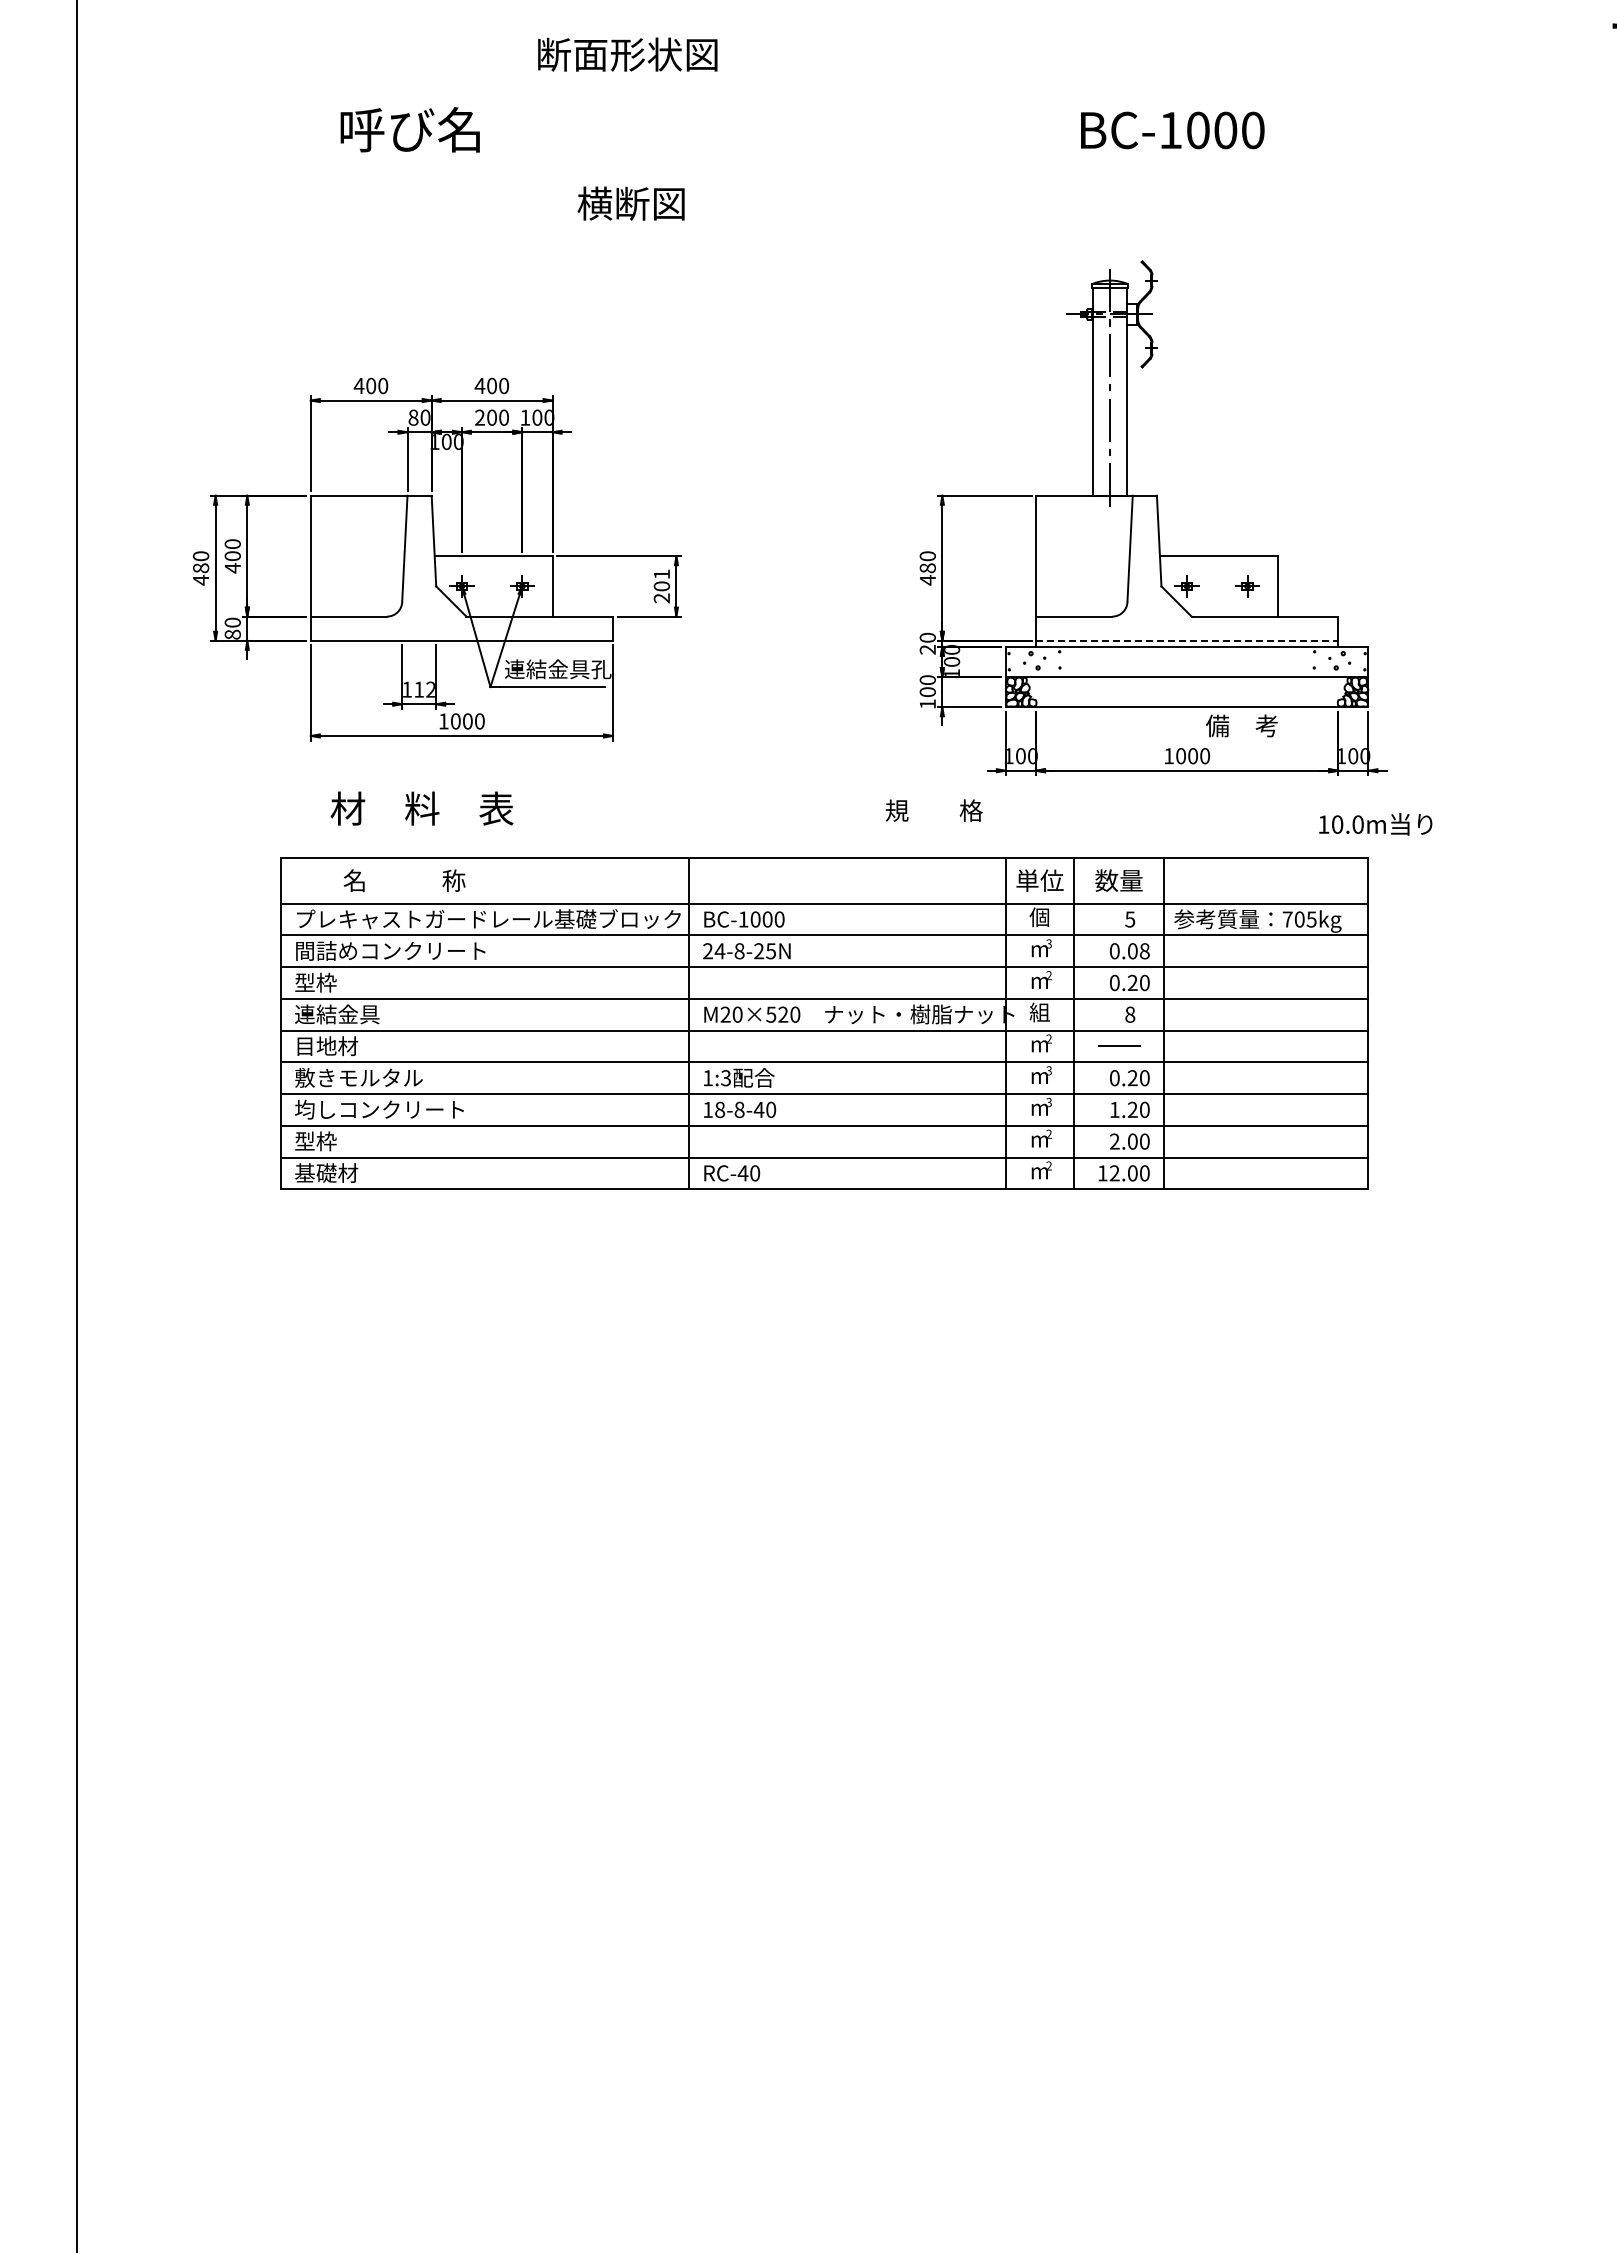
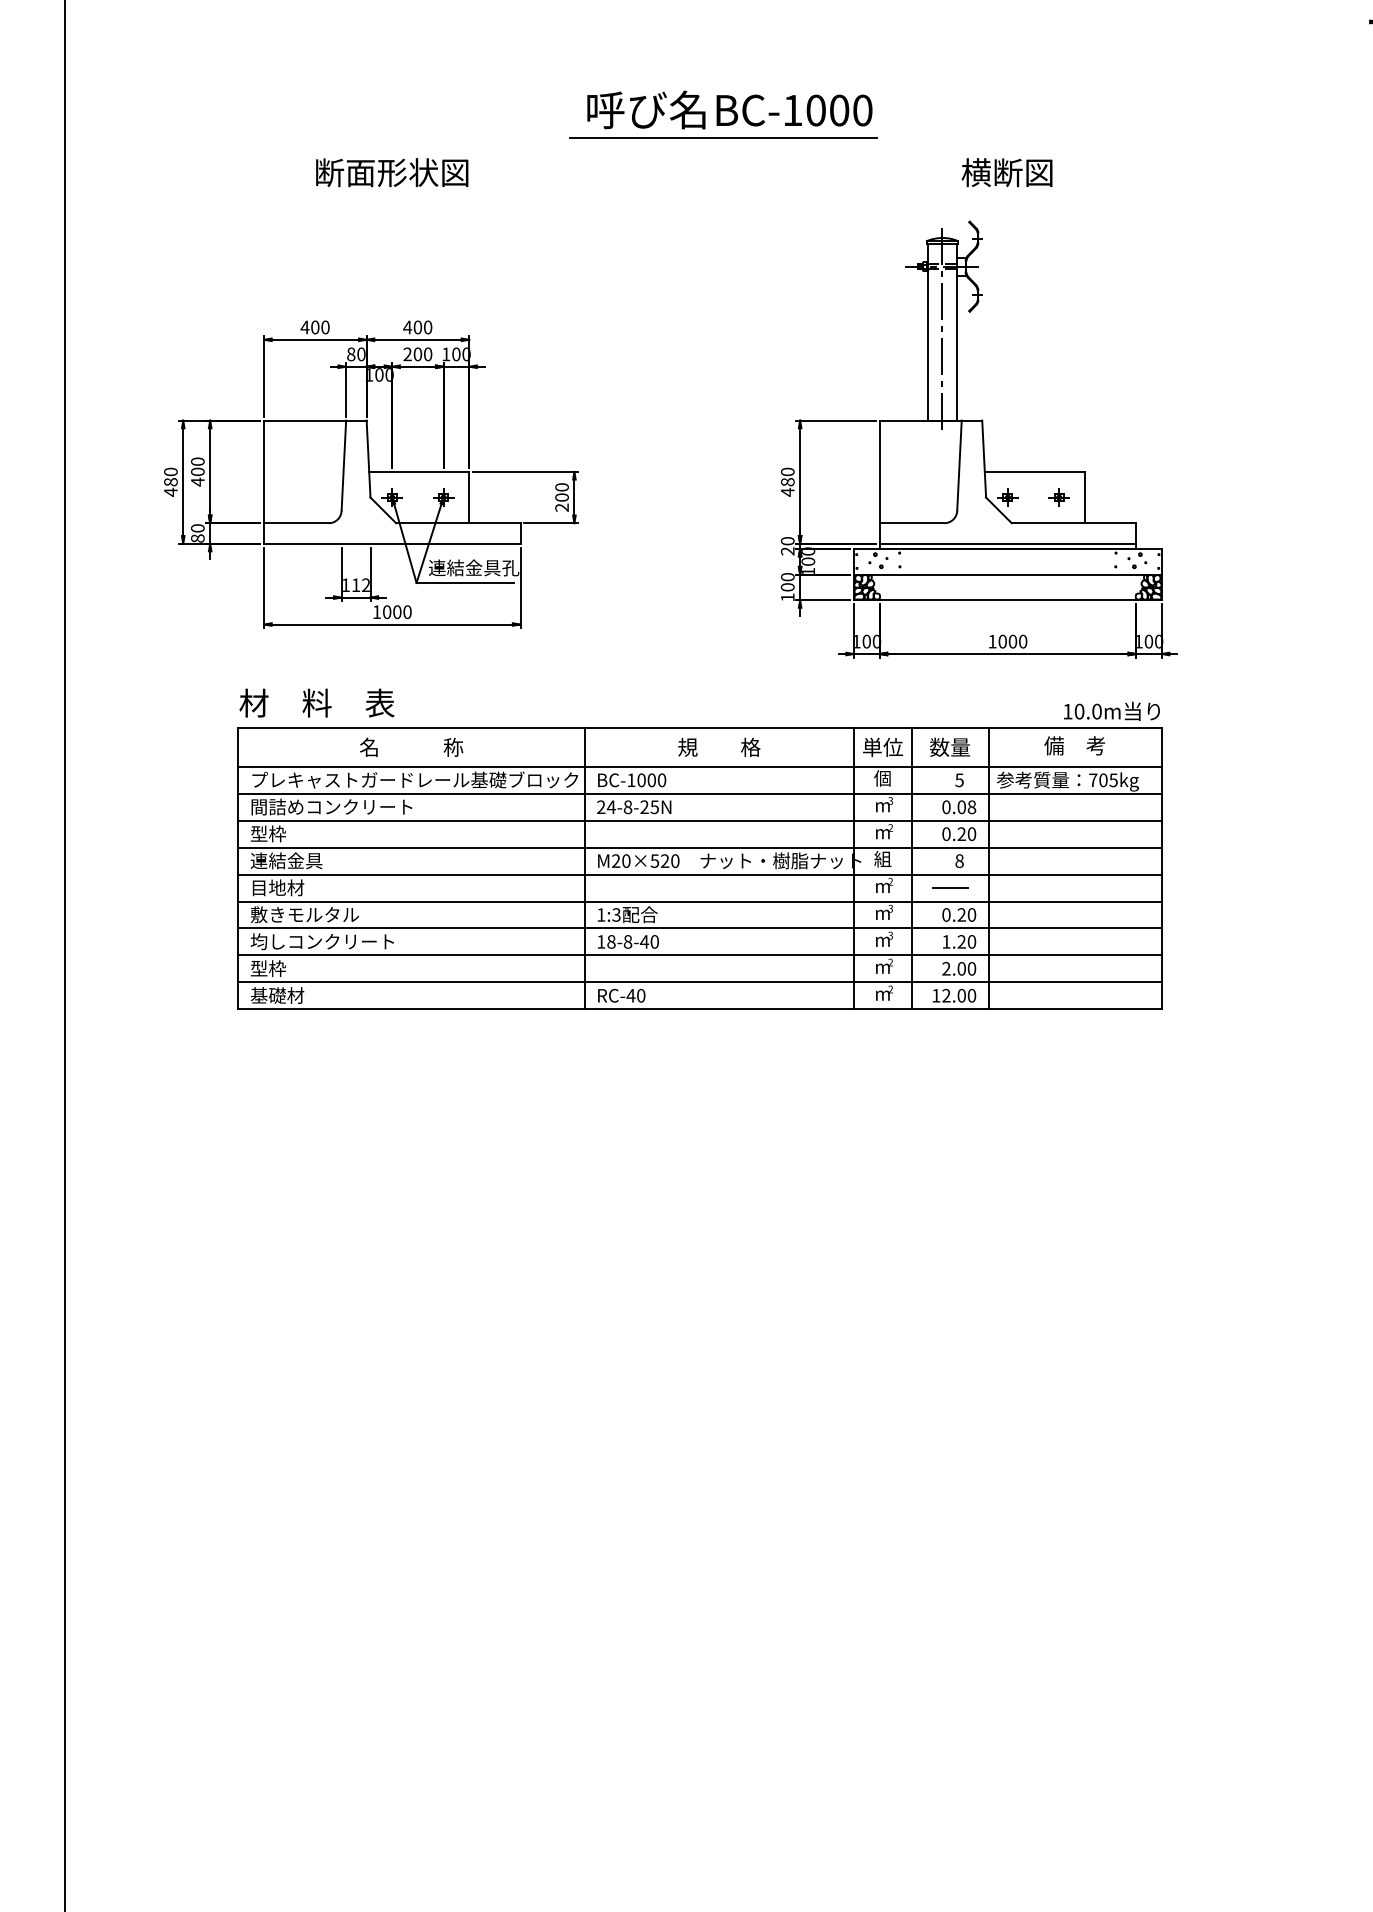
text: (627, 54) -> (391, 172), moved
text: (409, 129) -> (645, 109), moved
text: (1172, 130) -> (794, 110), moved
line: (851, 163) -> (722, 138), added
text: (630, 203) -> (1006, 172), moved
text: (661, 574) -> (561, 487), 201 -> 200
line: (1187, 640) -> (1008, 543), dashed -> solid
text: (1241, 725) -> (1074, 745), moved
text: (421, 808) -> (316, 703), moved
text: (933, 810) -> (718, 747), moved
text: (1375, 824) -> (1111, 711), moved
text: (404, 880) -> (411, 747), moved

